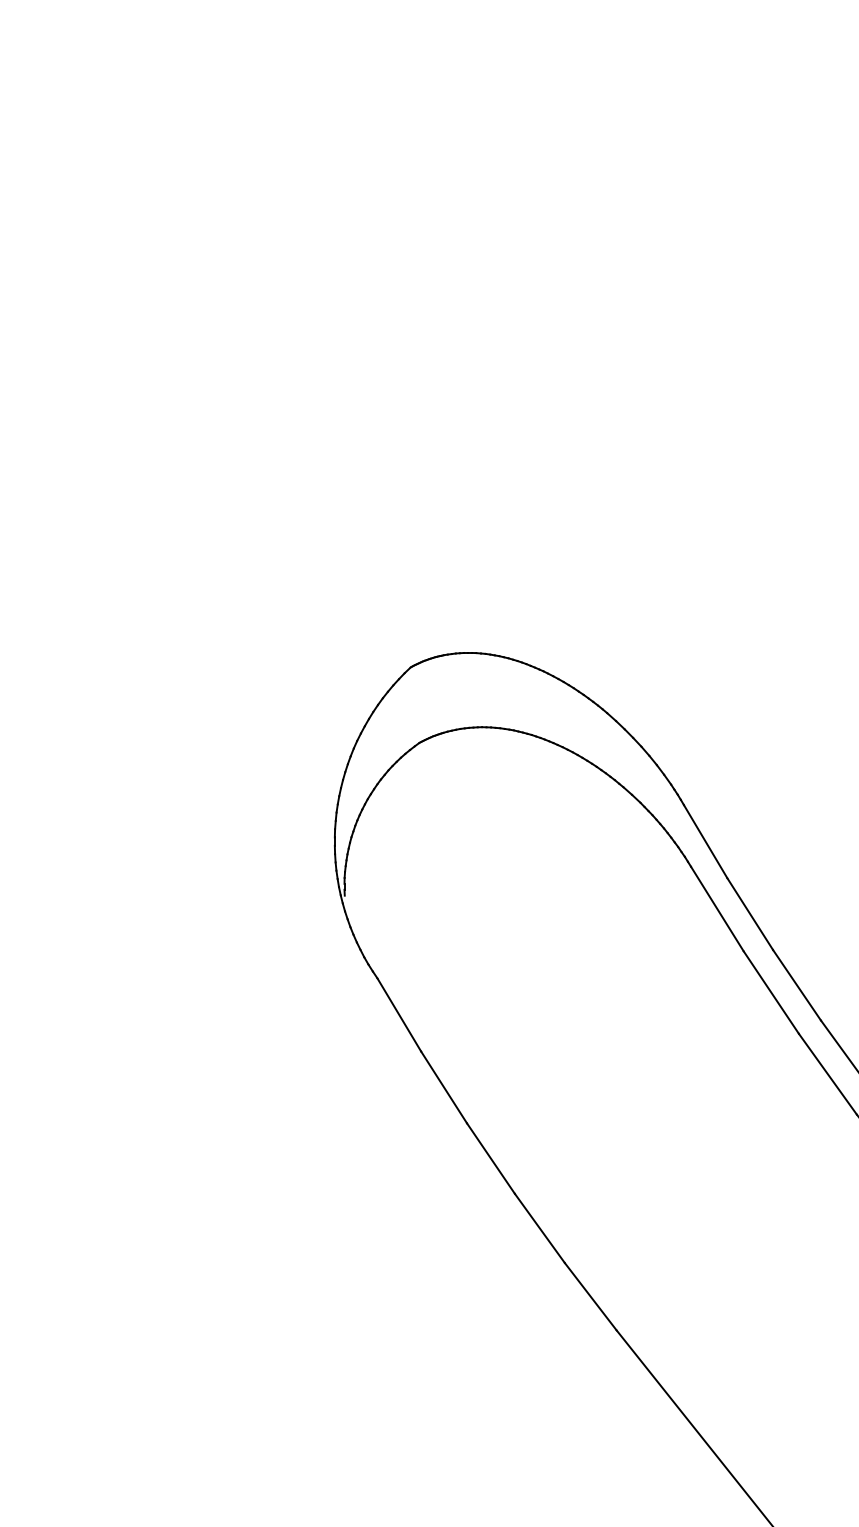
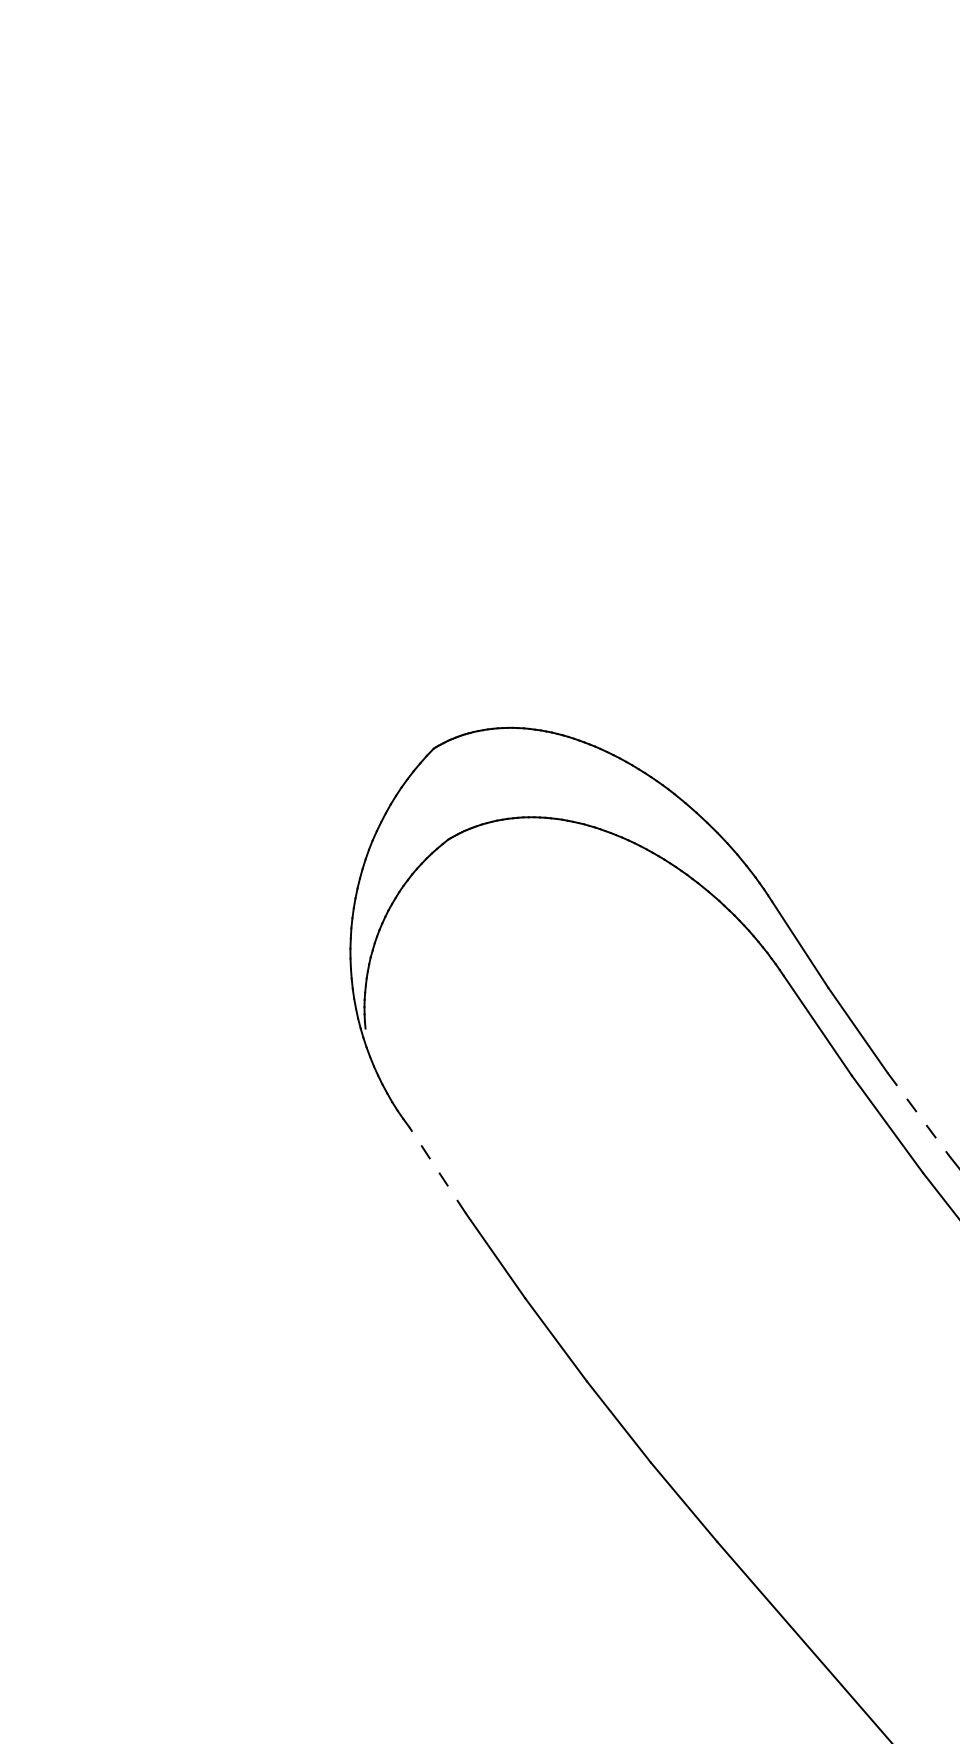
line: (797, 985) -> (918, 1114), solid -> dashed
line: (399, 1014) -> (437, 1169), solid -> dashed

